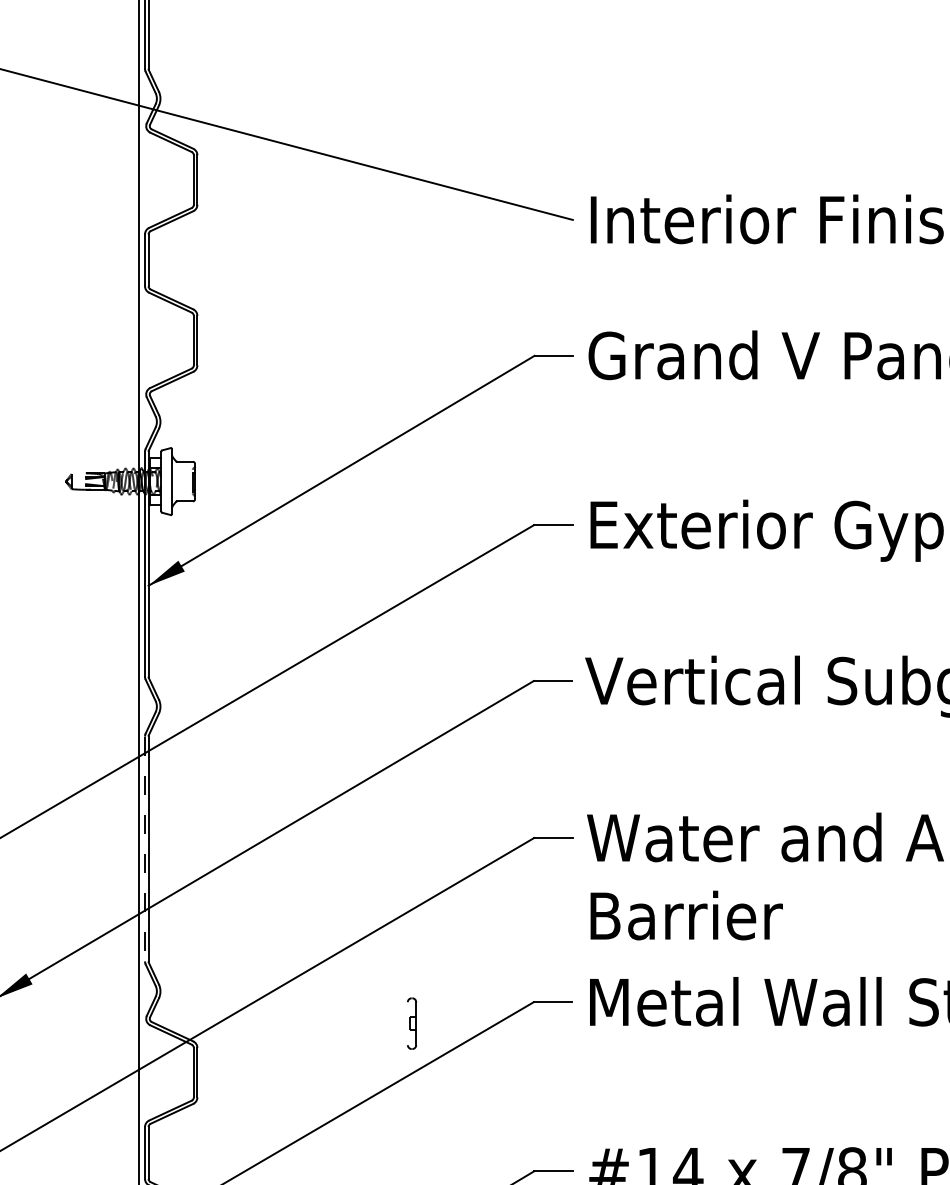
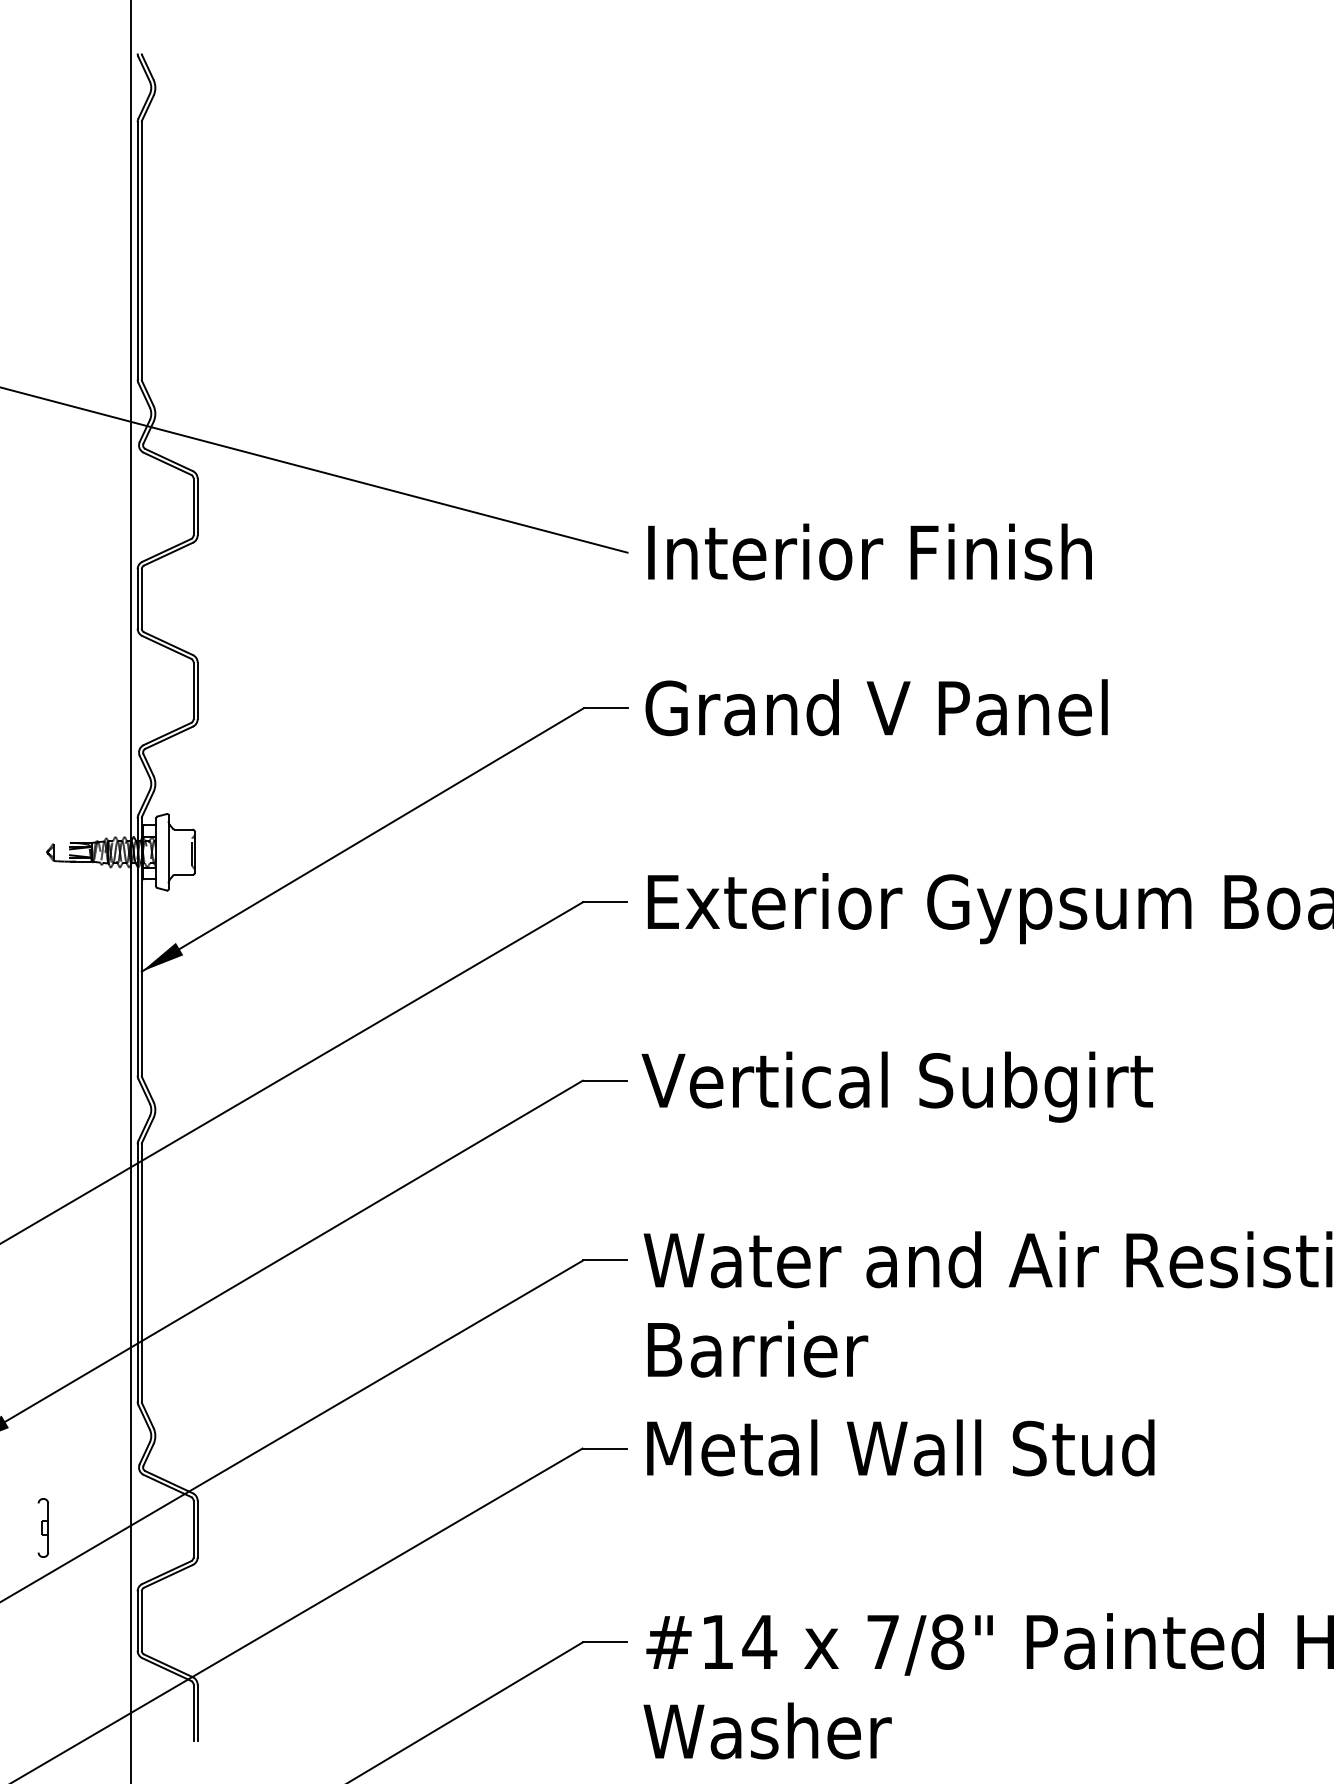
line: (144, 849) -> (137, 1273), dashed -> solid
part: (411, 1023) -> (42, 1527), moved

